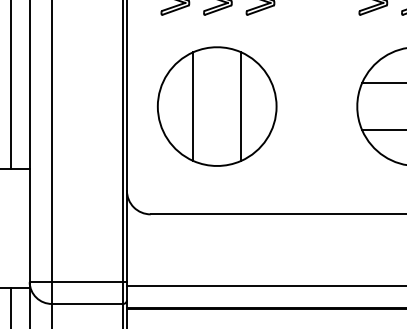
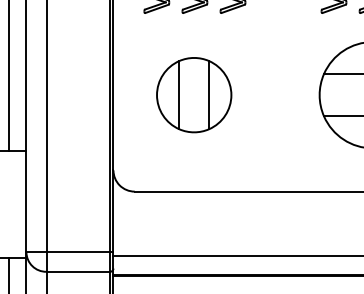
part: (216, 106) -> (193, 95), size x0.7

